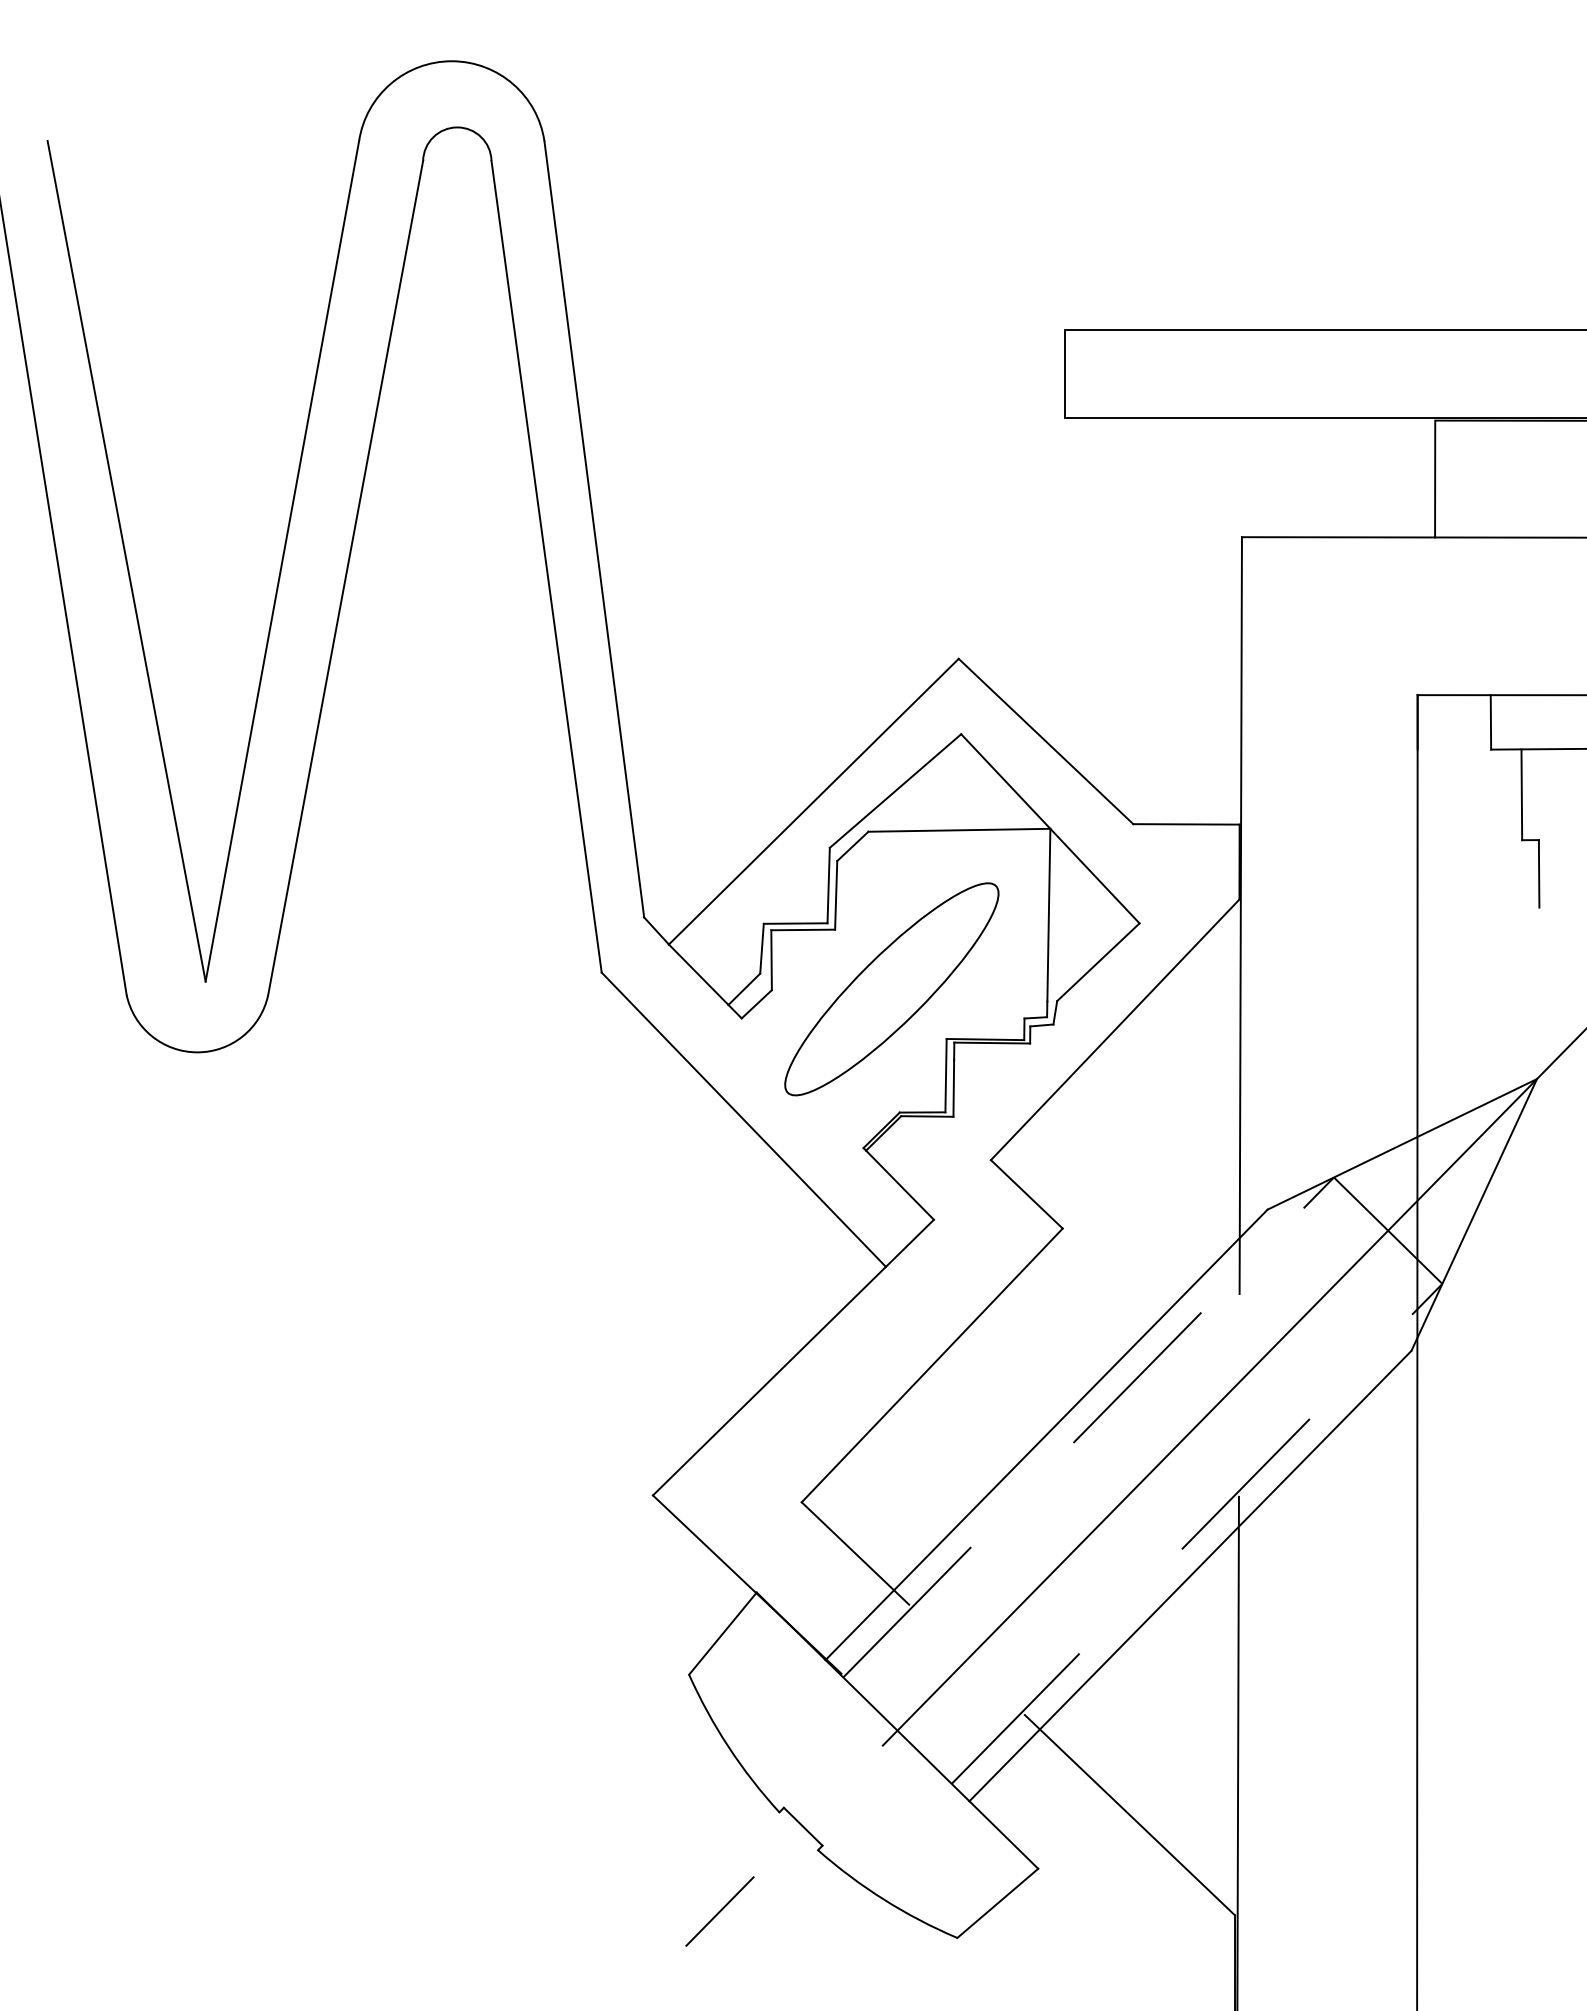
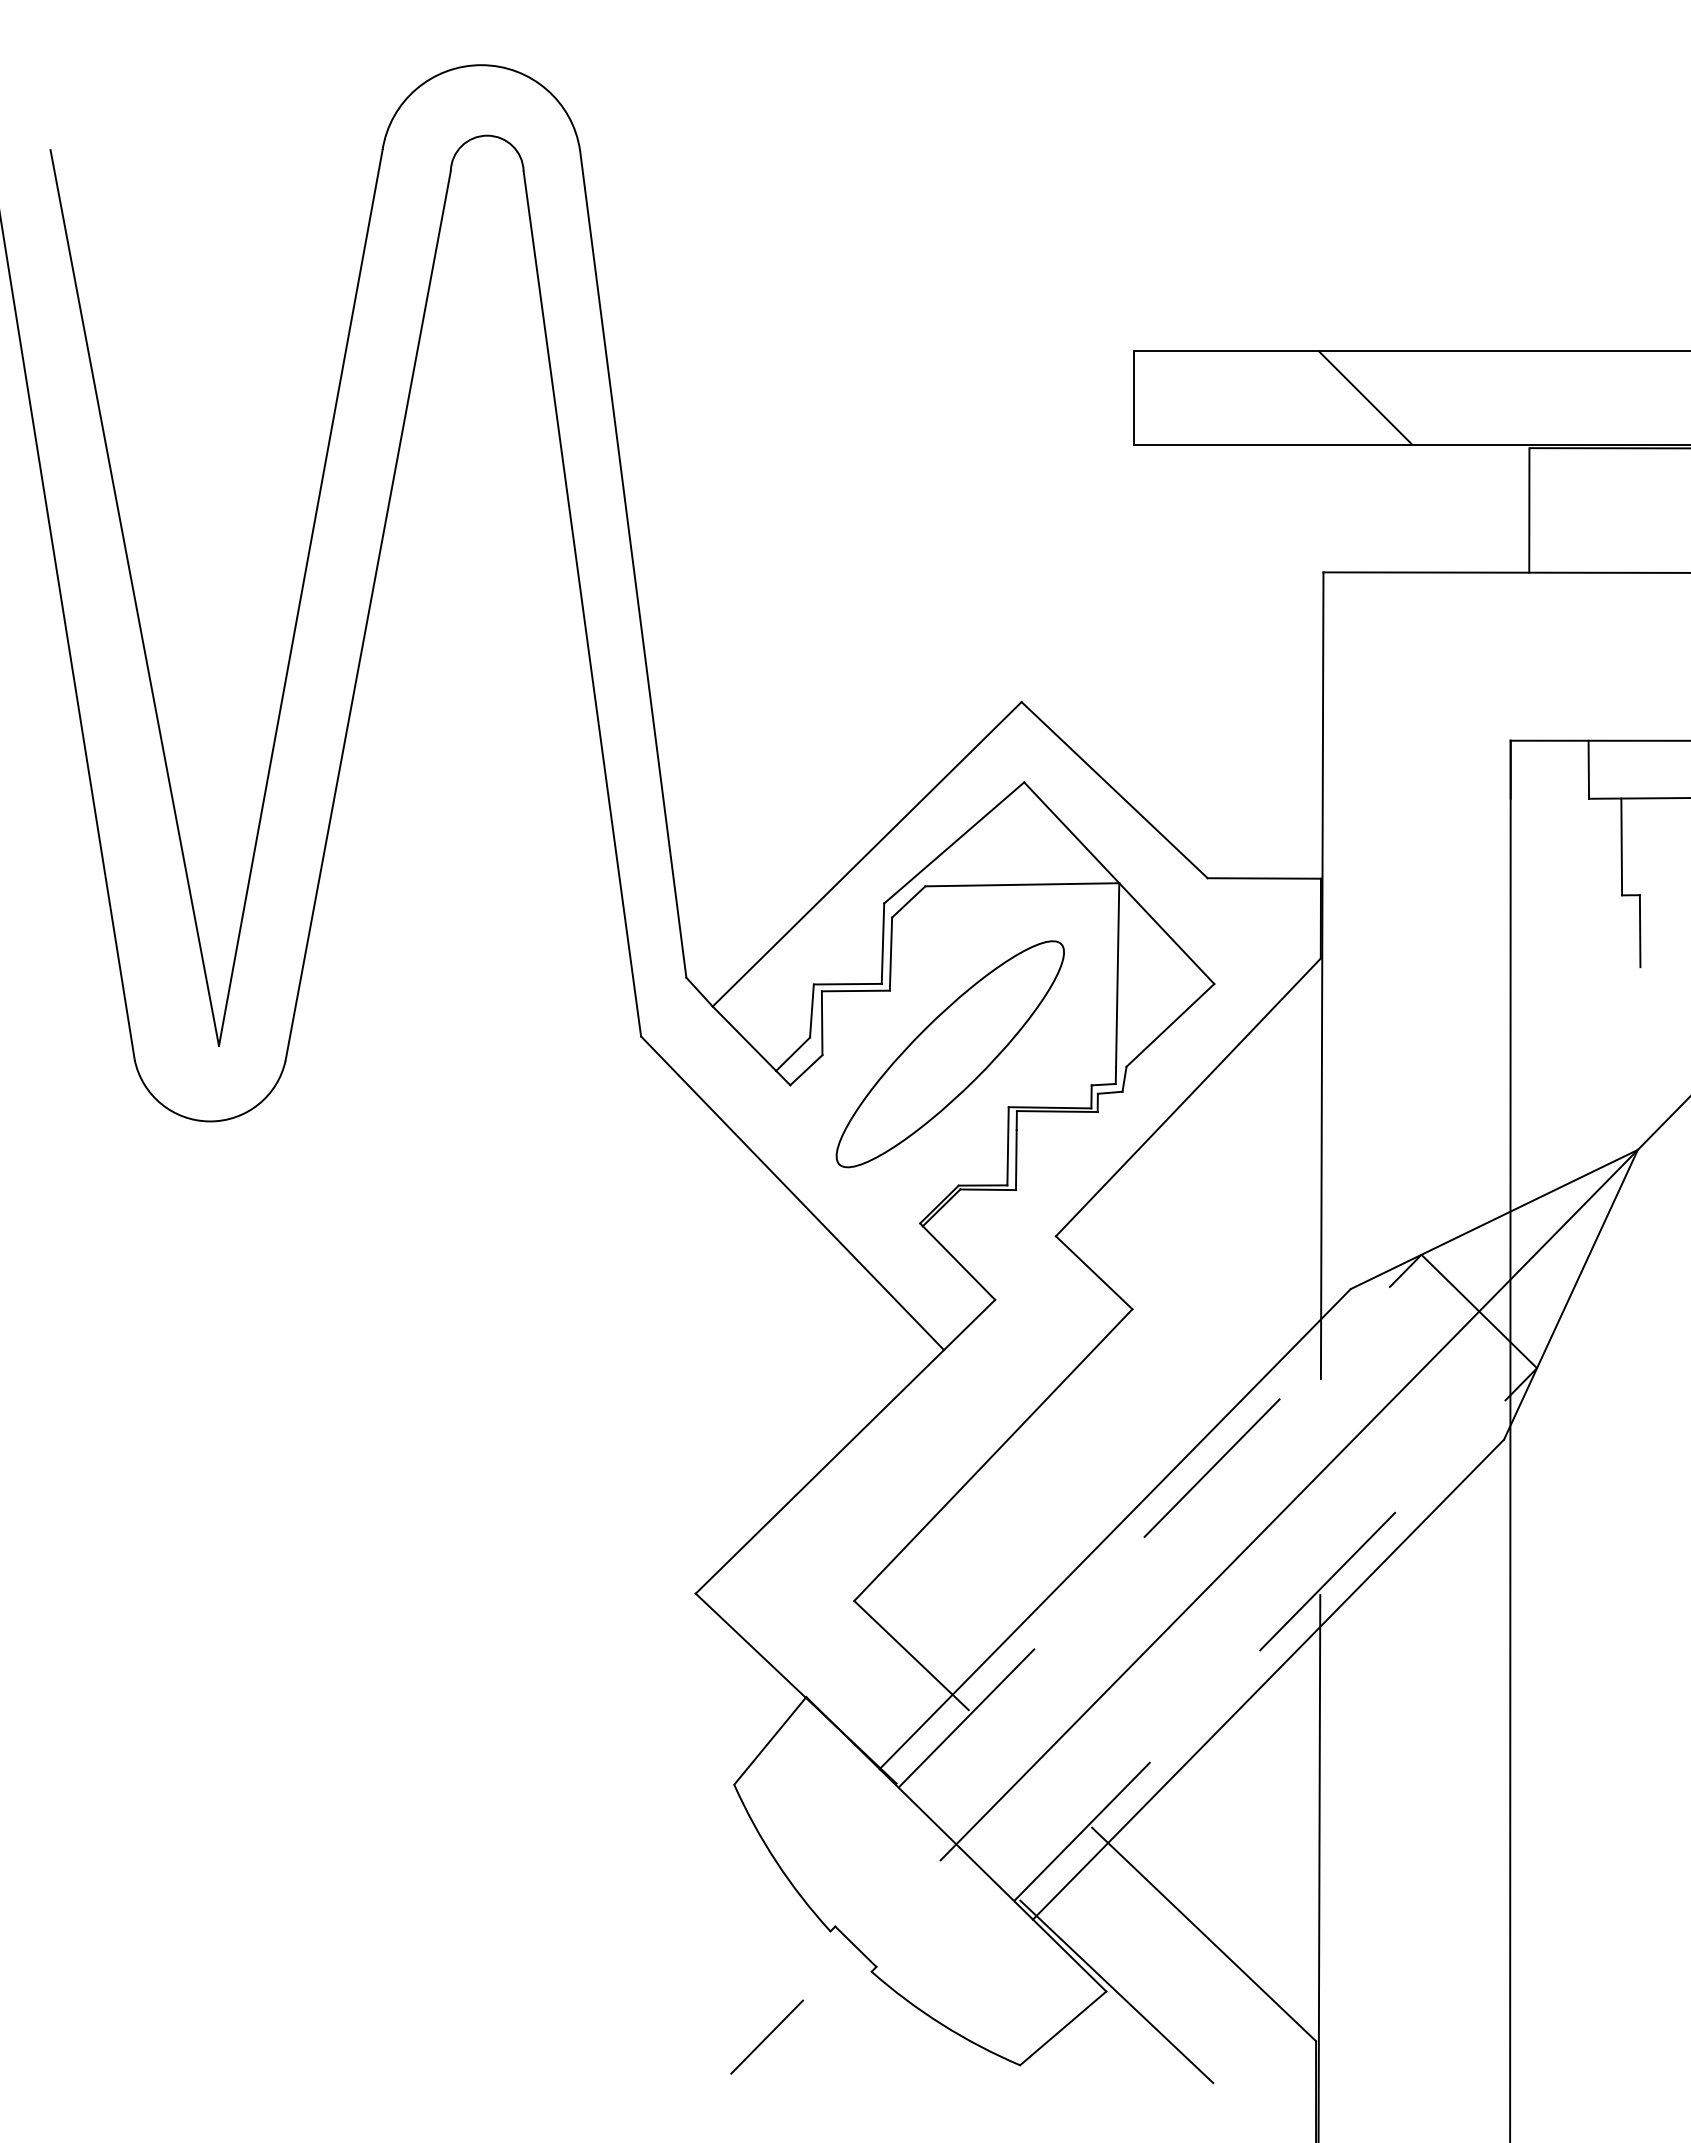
hatch: (1281, 373) -> (1365, 397), added
line: (1047, 1868) -> (1116, 1991), added

